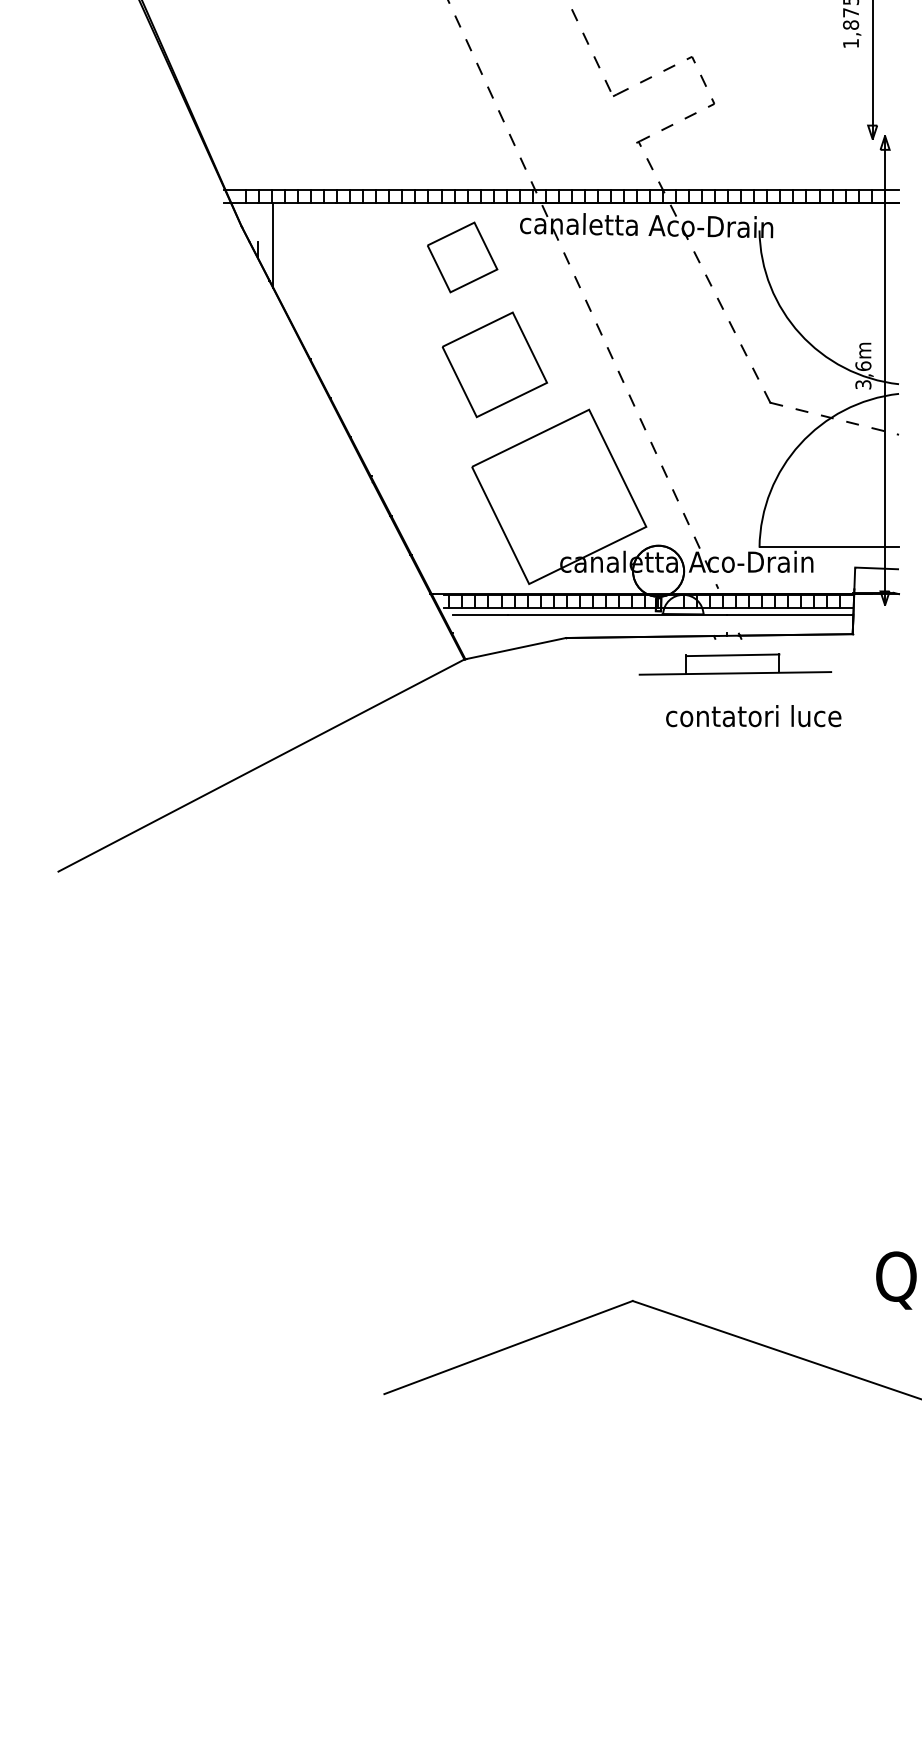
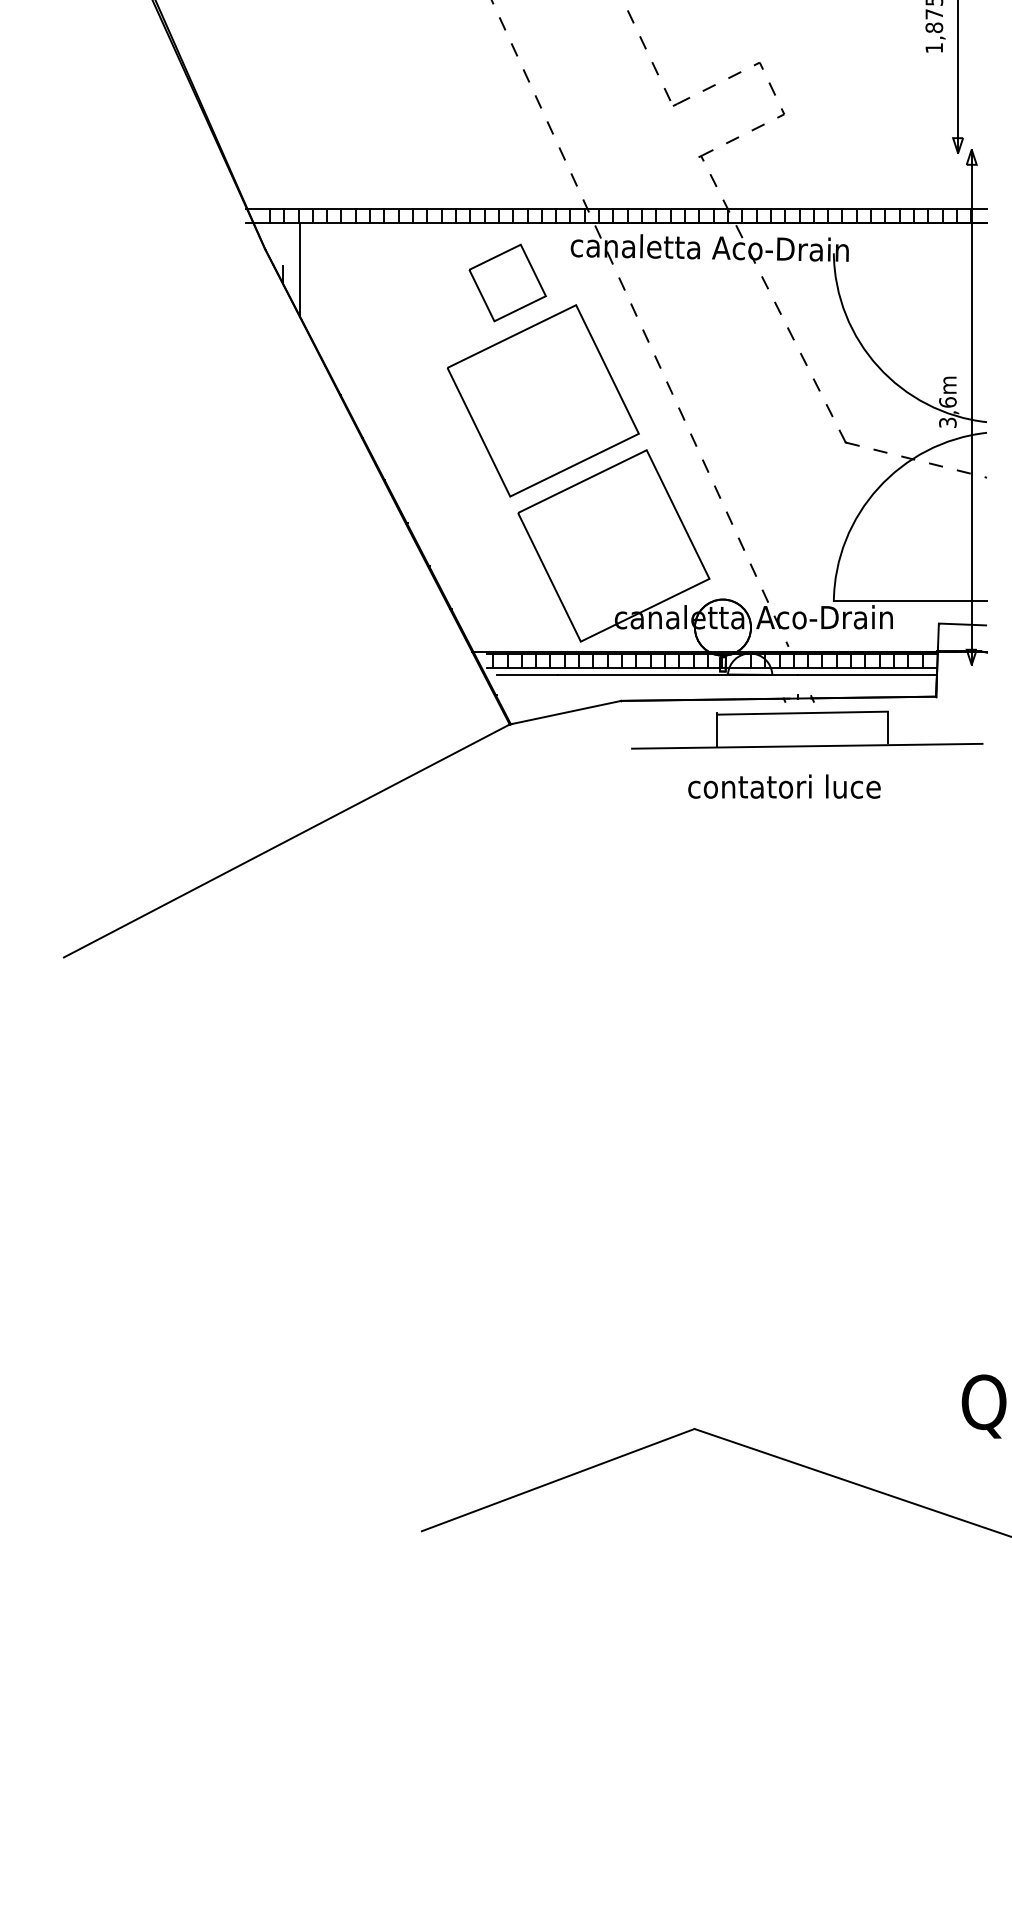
part: (494, 364) -> (542, 400), size x1.67
part: (735, 664) -> (807, 729), size x1.67
text: (753, 715) -> (784, 786), moved

